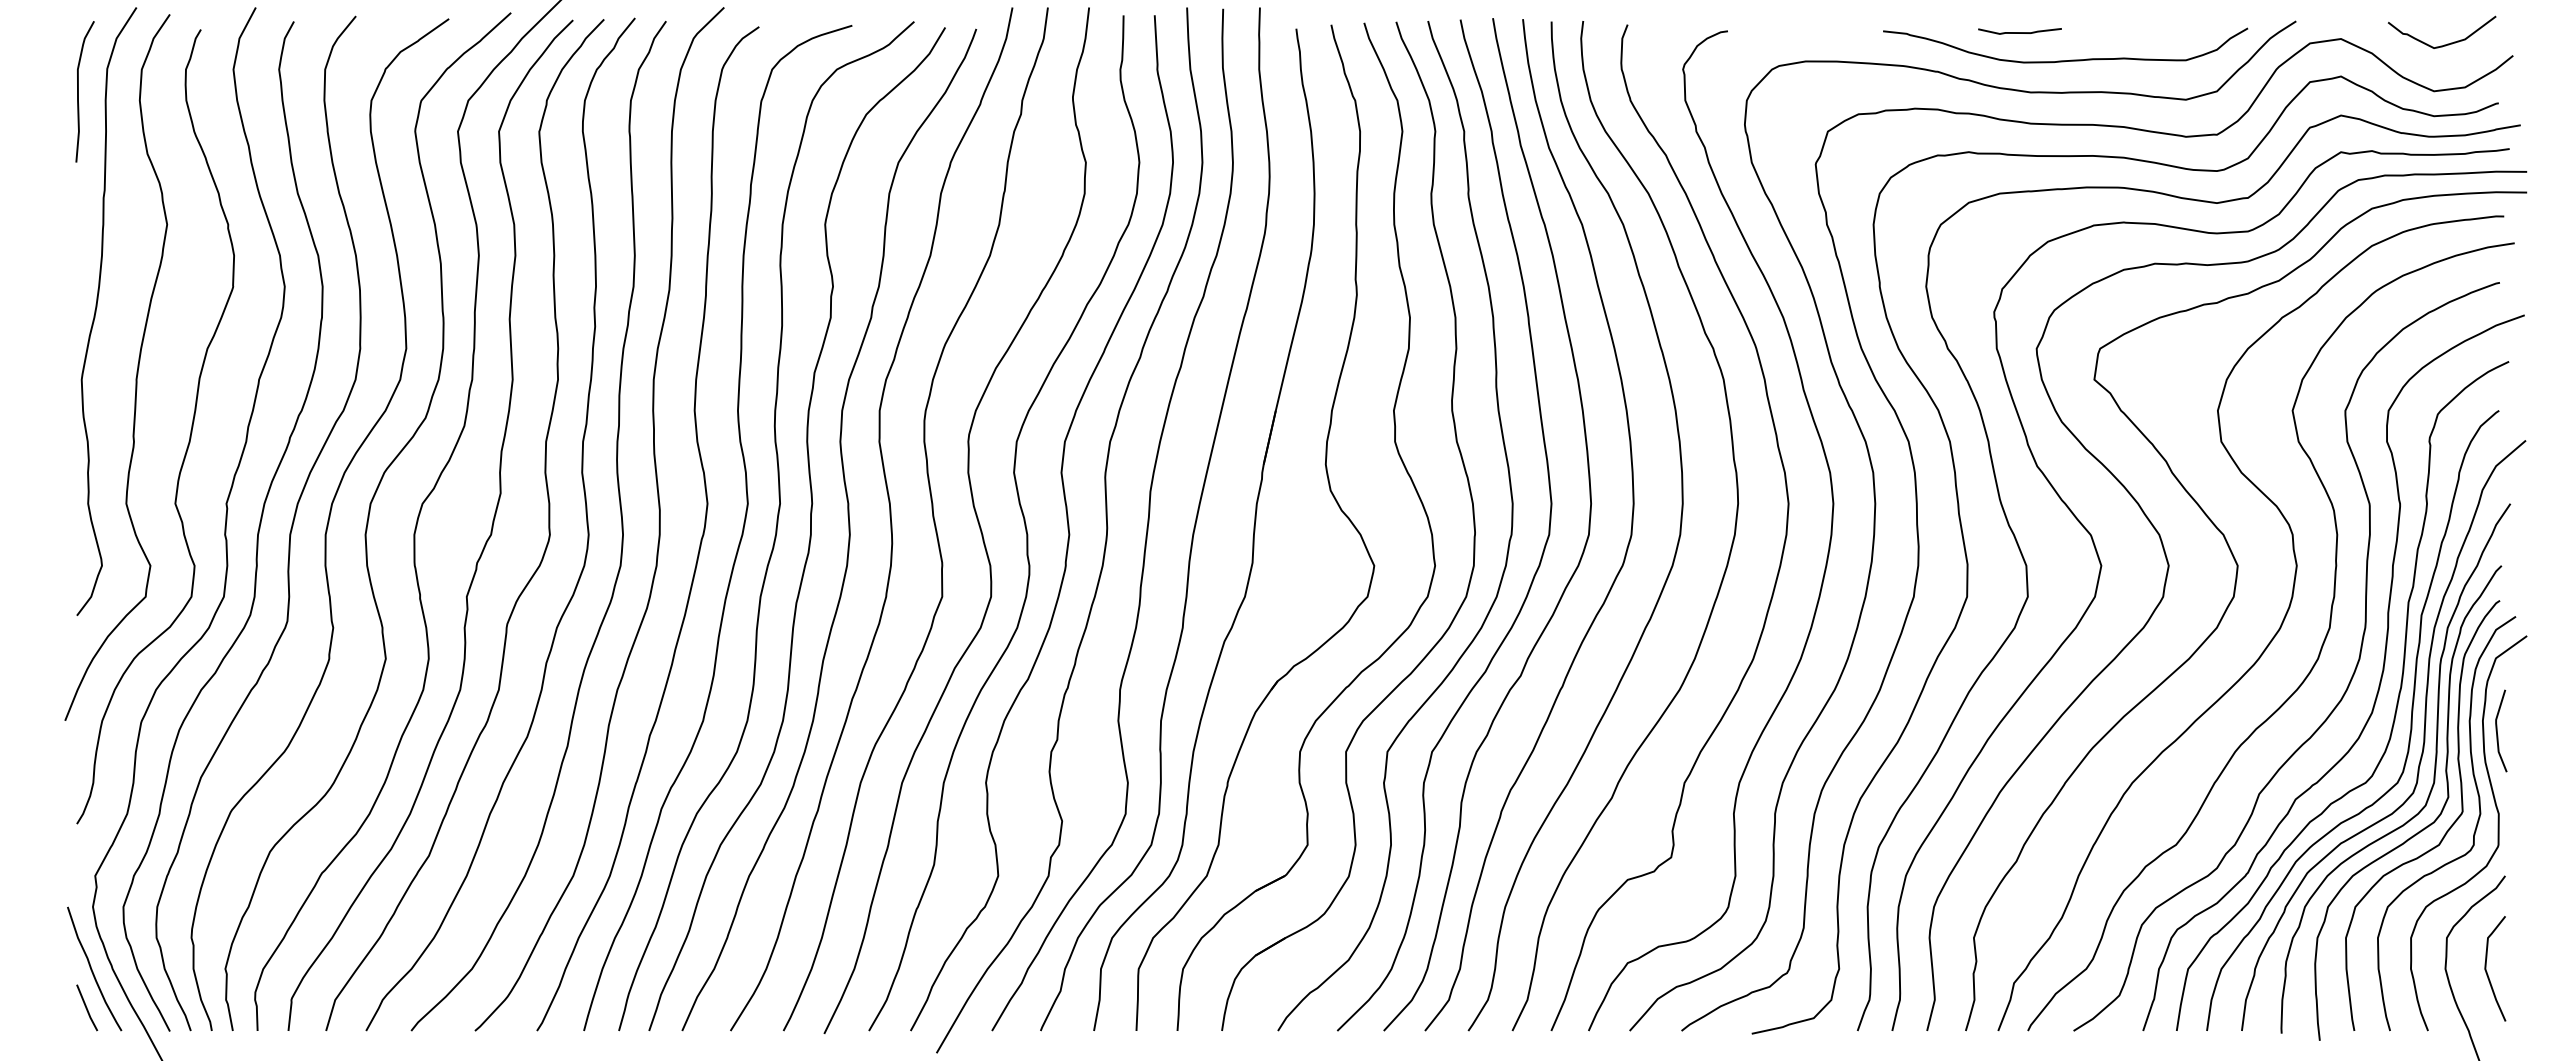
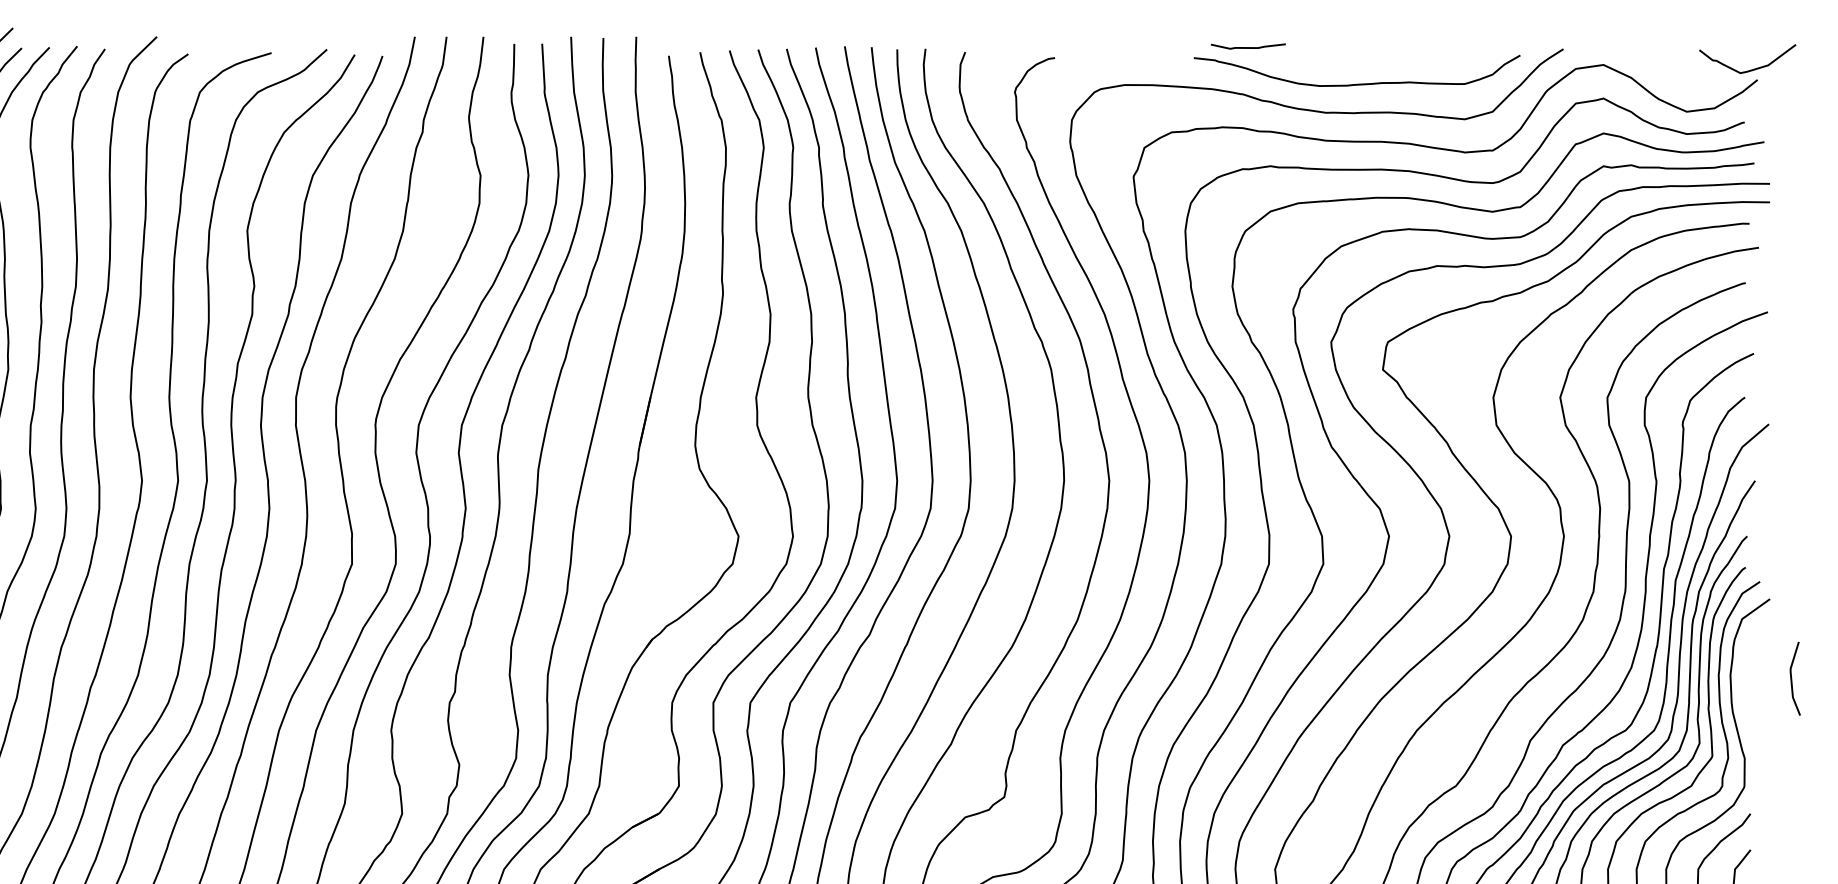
curve: (2019, 32) -> (1247, 47), moved
curve: (2447, 43) -> (1752, 68), moved
line: (2497, 730) -> (1791, 678), moved

